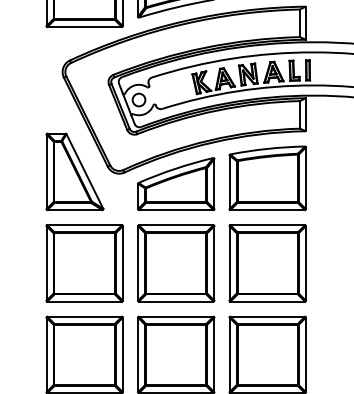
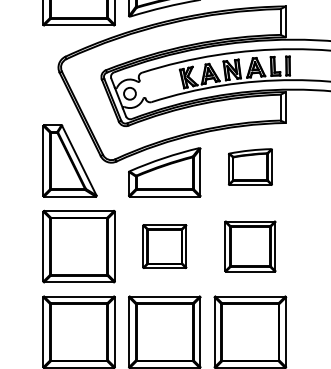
part: (267, 177) -> (250, 166), size x0.6
part: (175, 263) -> (164, 246), size x0.6
part: (267, 263) -> (250, 246), size x0.7

